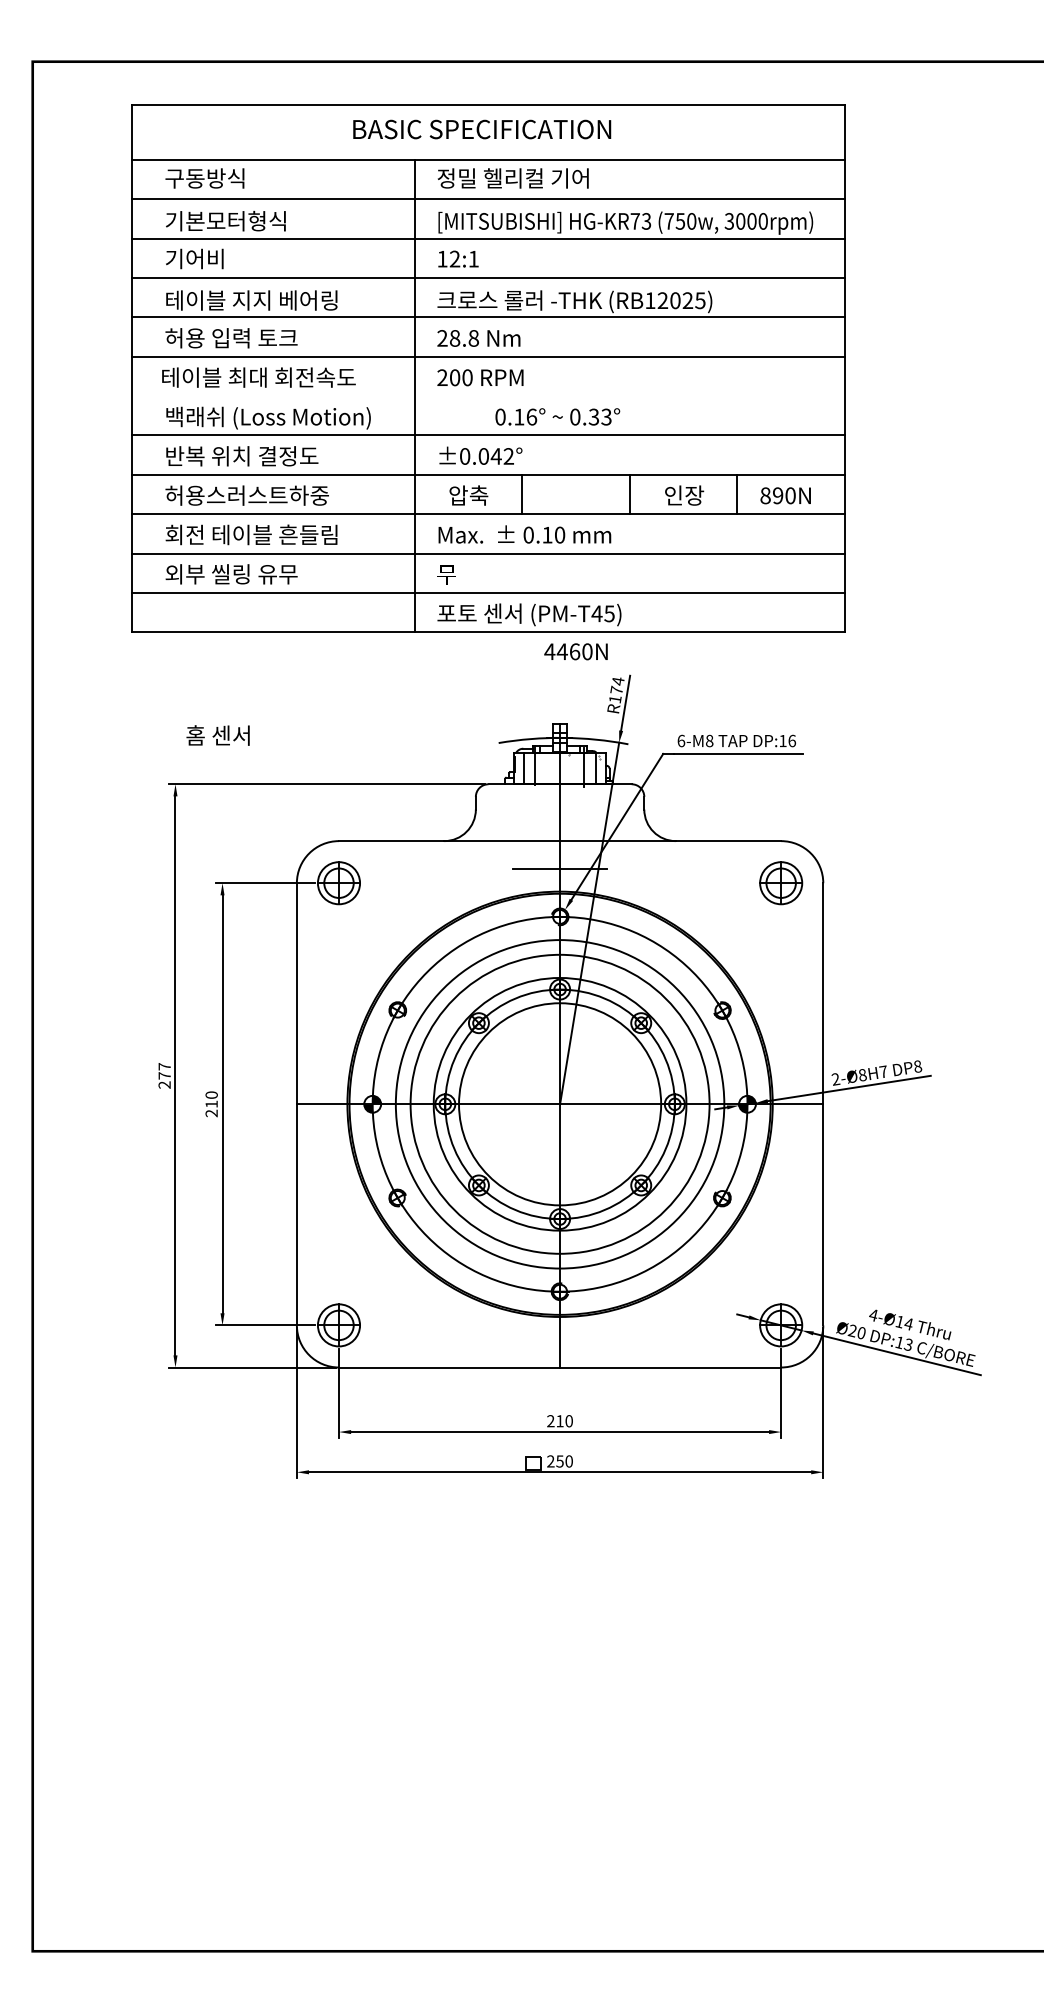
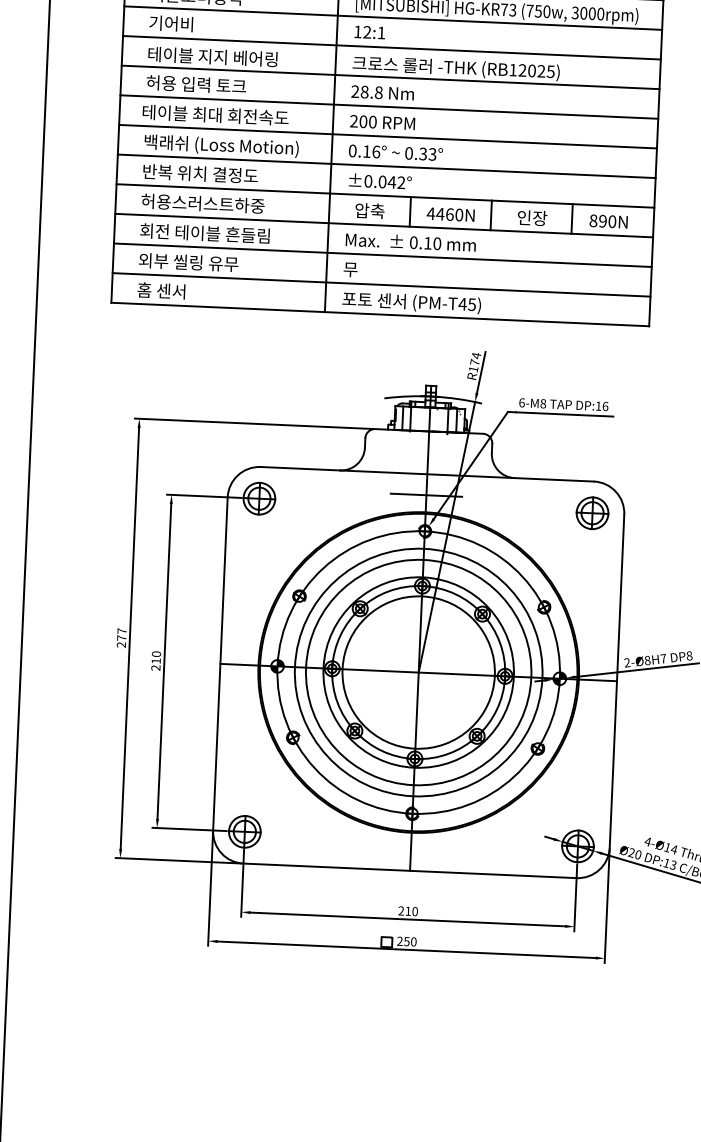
line: (488, 396) -> (388, 136), added
text: (557, 416) -> (395, 152), moved
text: (575, 651) -> (450, 214), moved
text: (217, 735) -> (160, 290), moved

